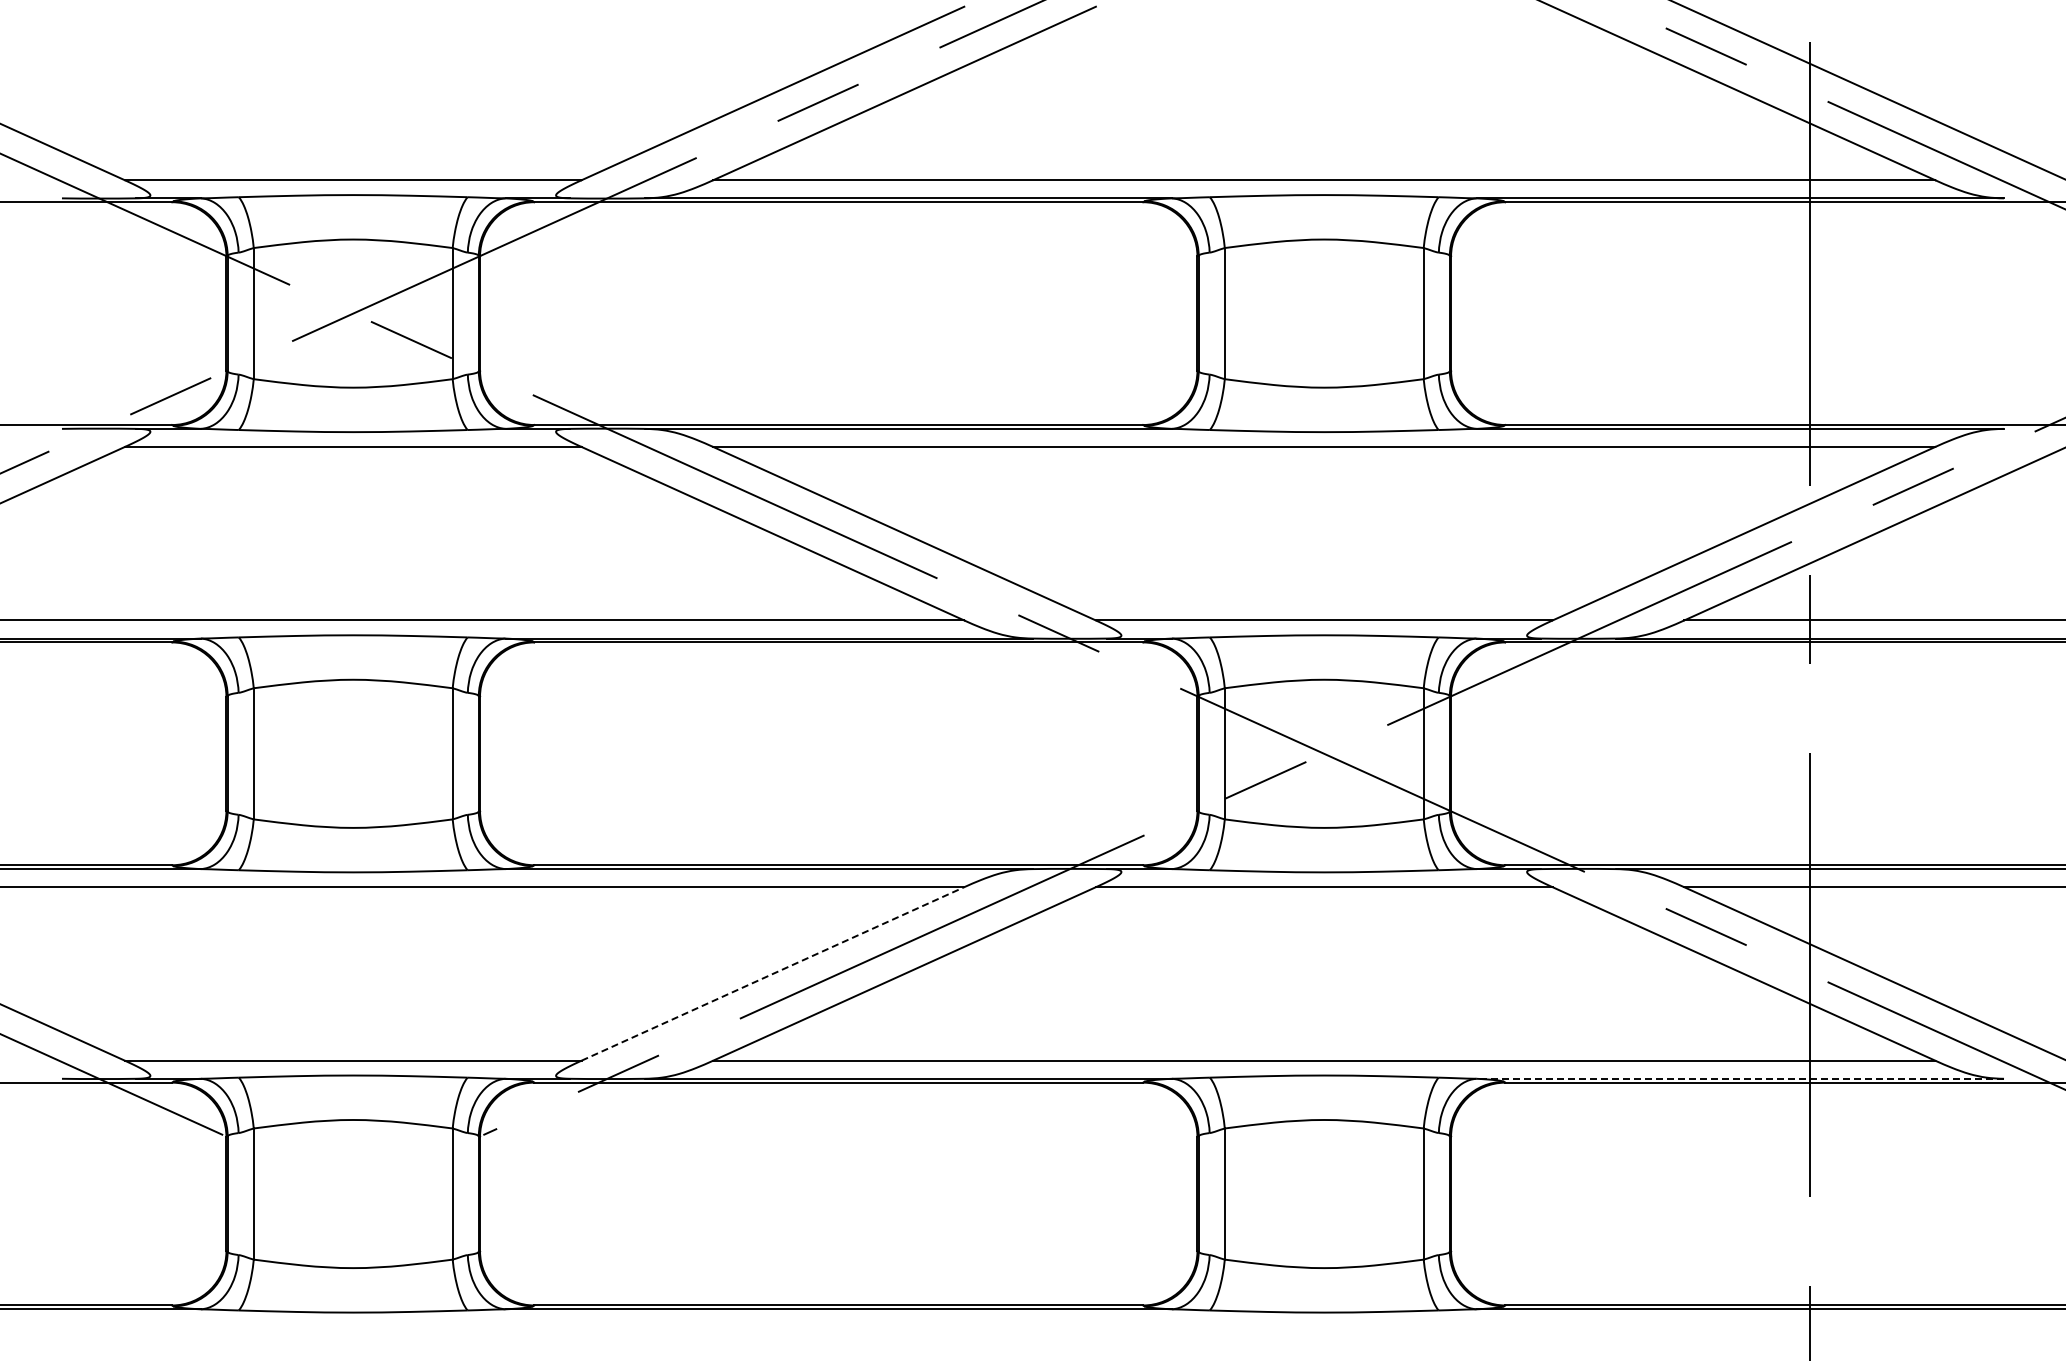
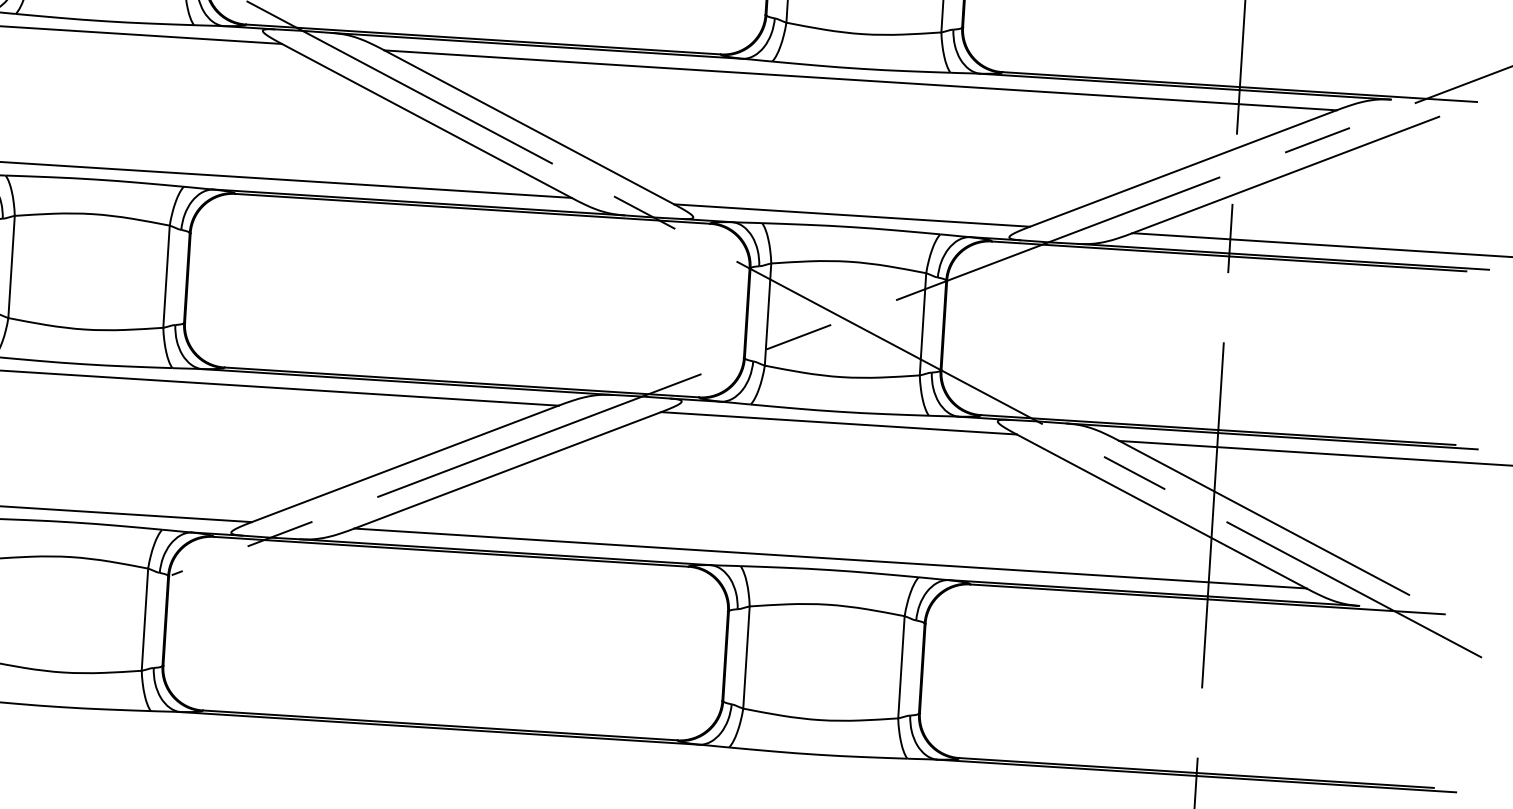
line: (773, 973) -> (405, 463), dashed -> solid
line: (1740, 1078) -> (1153, 592), dashed -> solid

